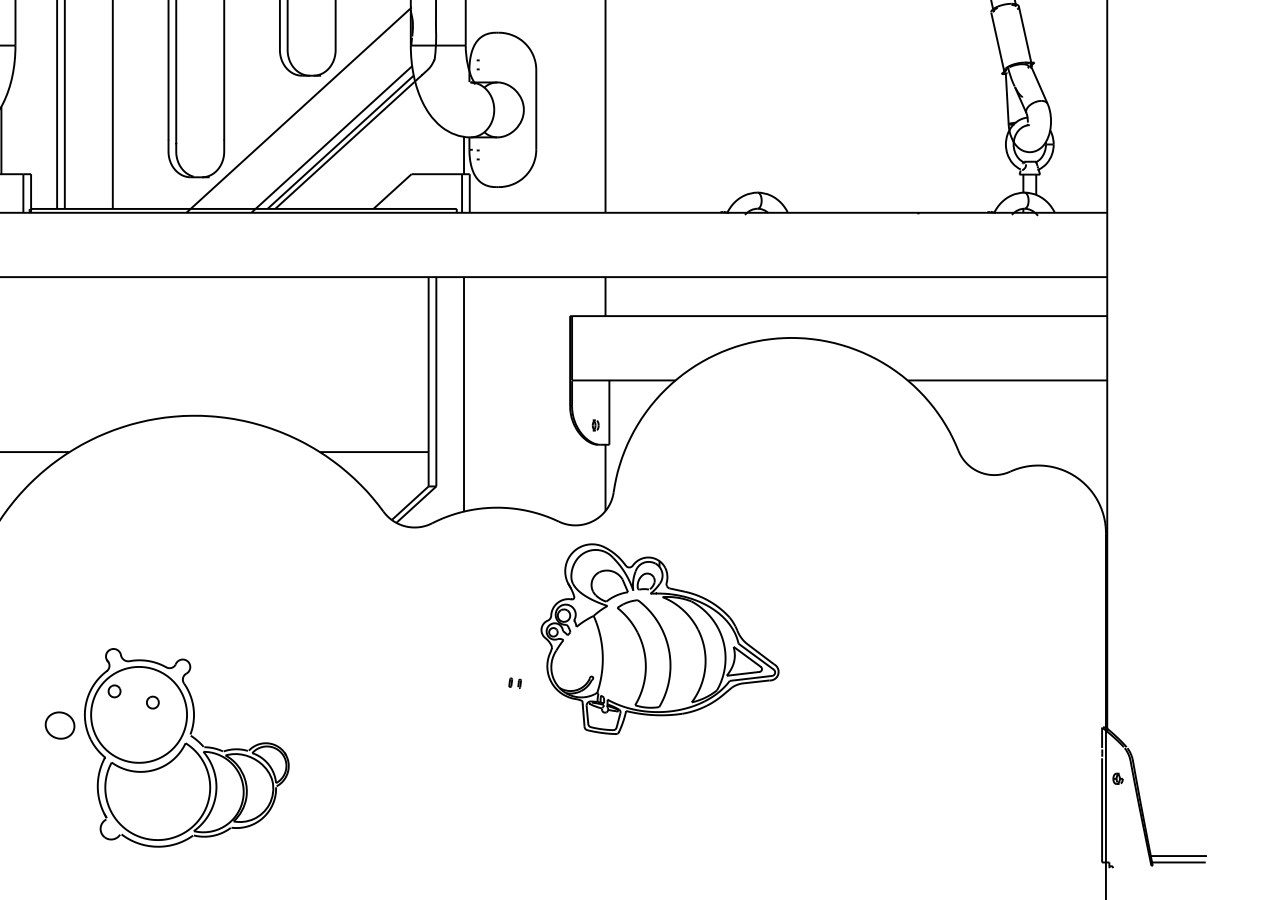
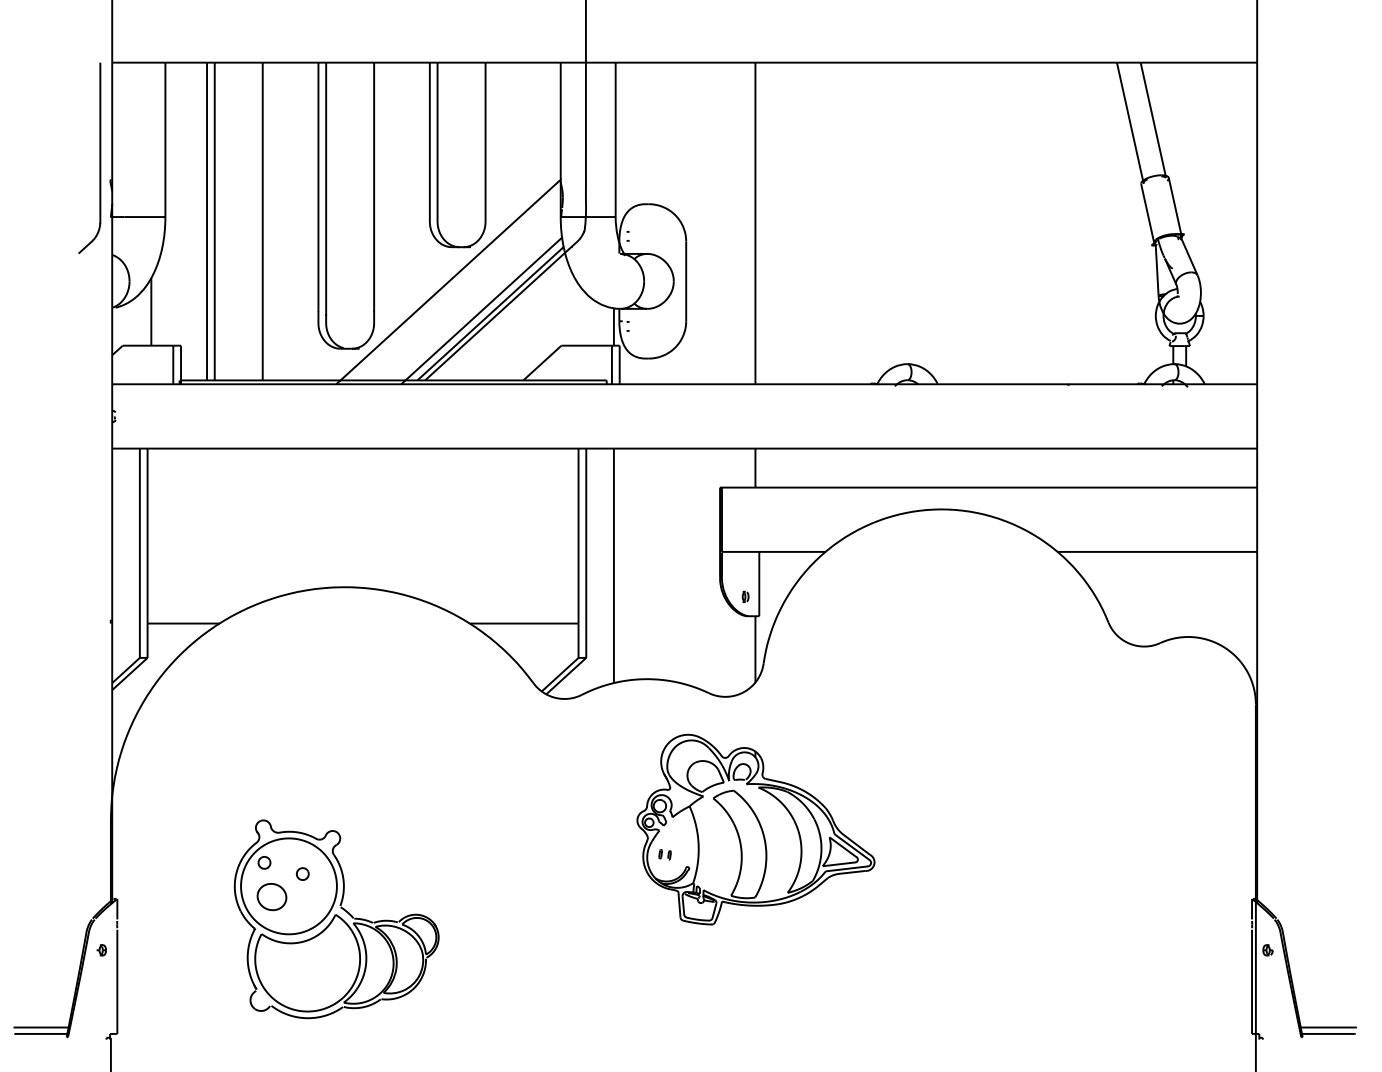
part: (659, 639) -> (755, 829), moved
part: (59, 726) -> (271, 897), moved

